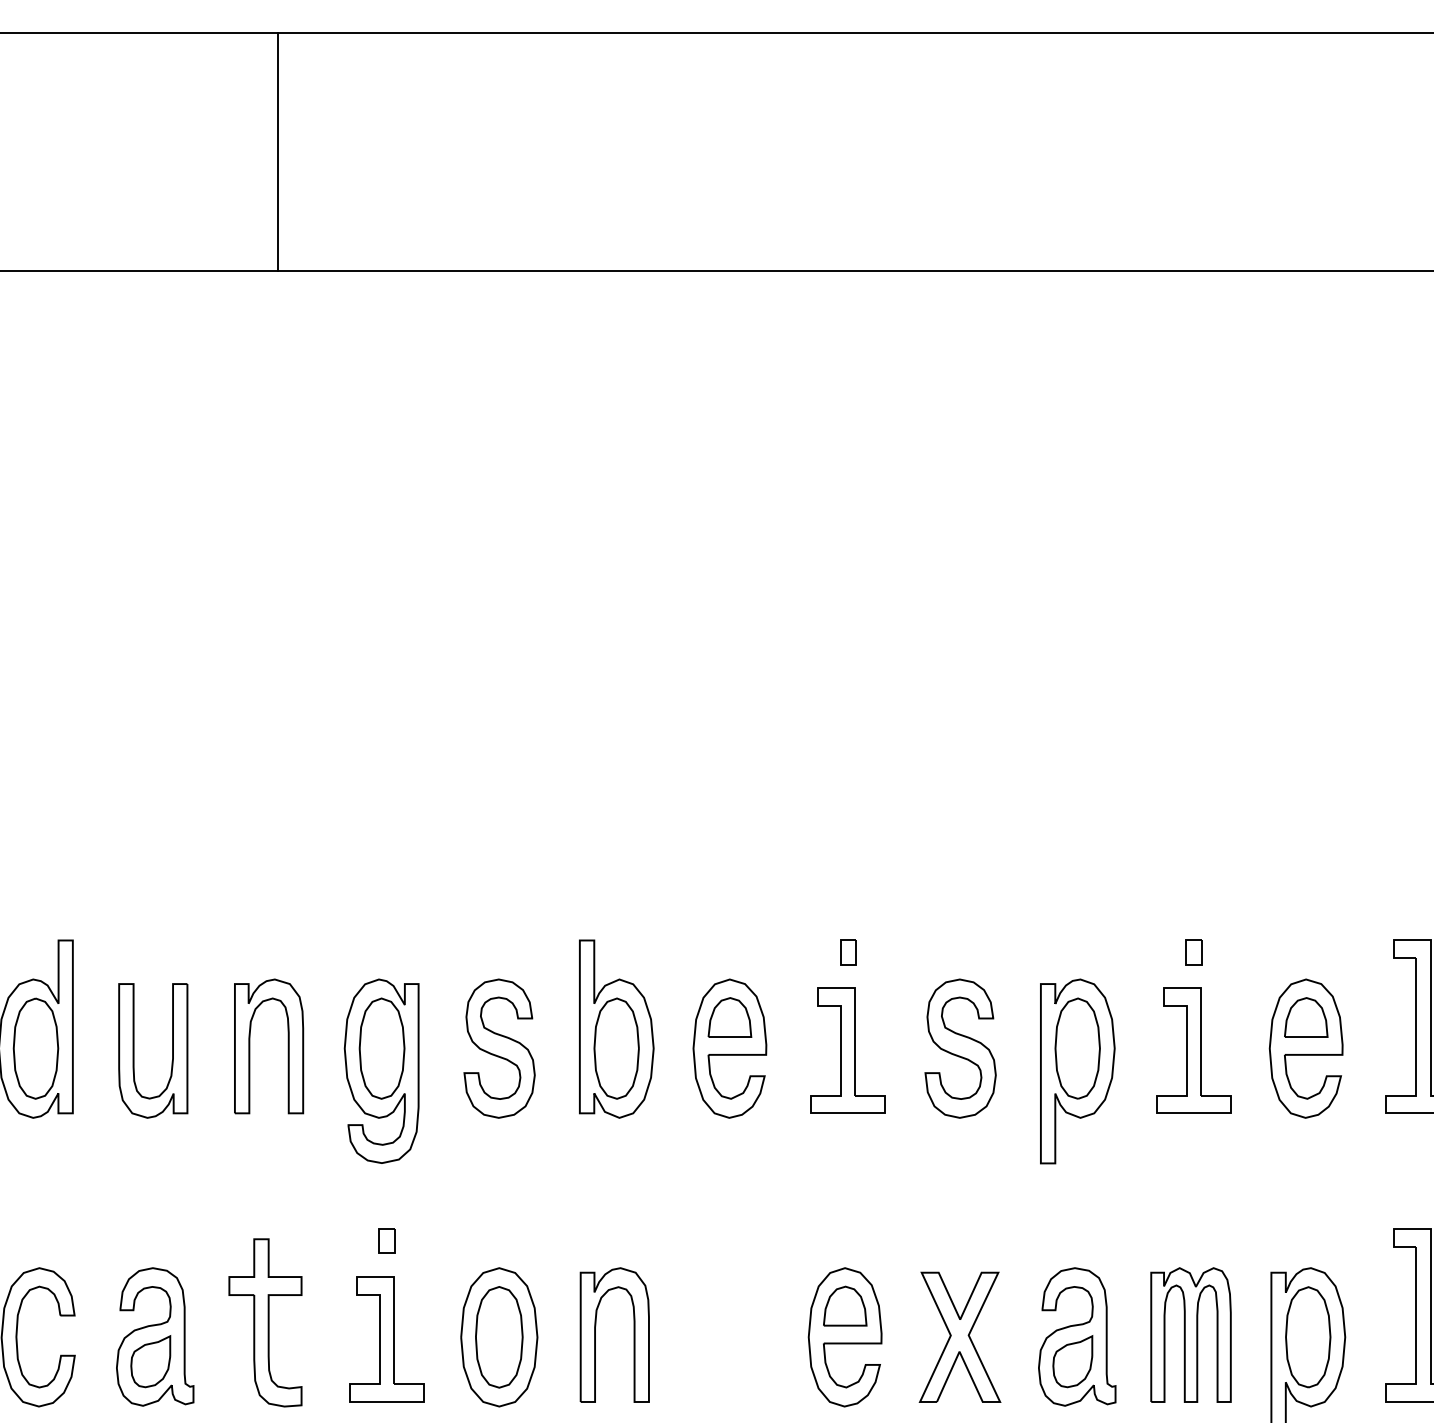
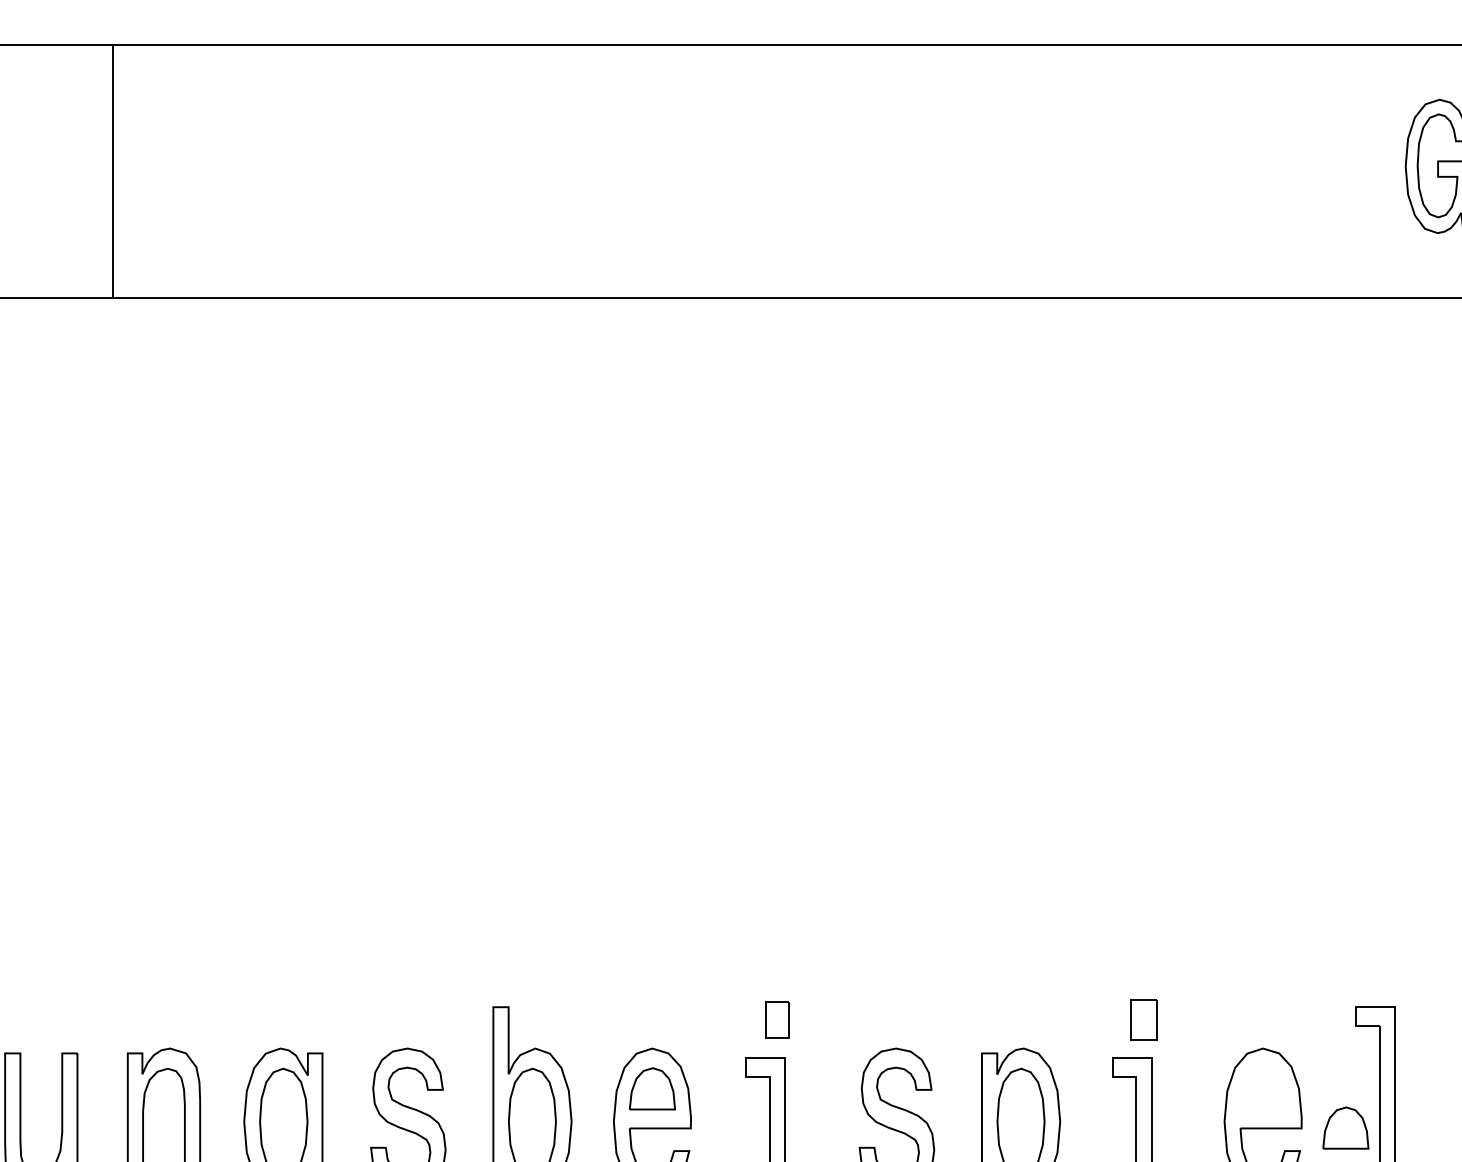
line: (278, 151) -> (113, 171), moved
part: (848, 952) -> (778, 1019), size x1.4
part: (1193, 952) -> (1143, 1019), size x1.6
part: (1306, 1017) -> (1346, 1128), moved

